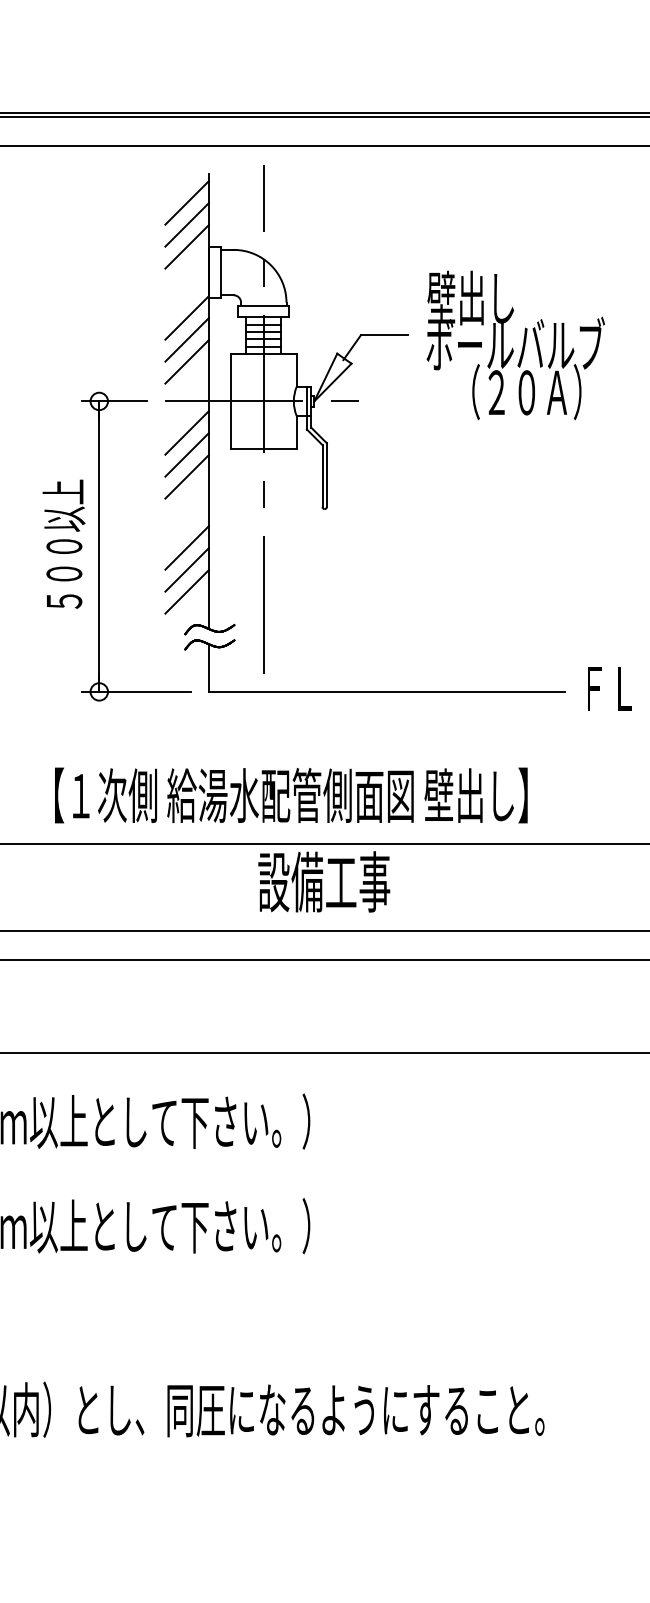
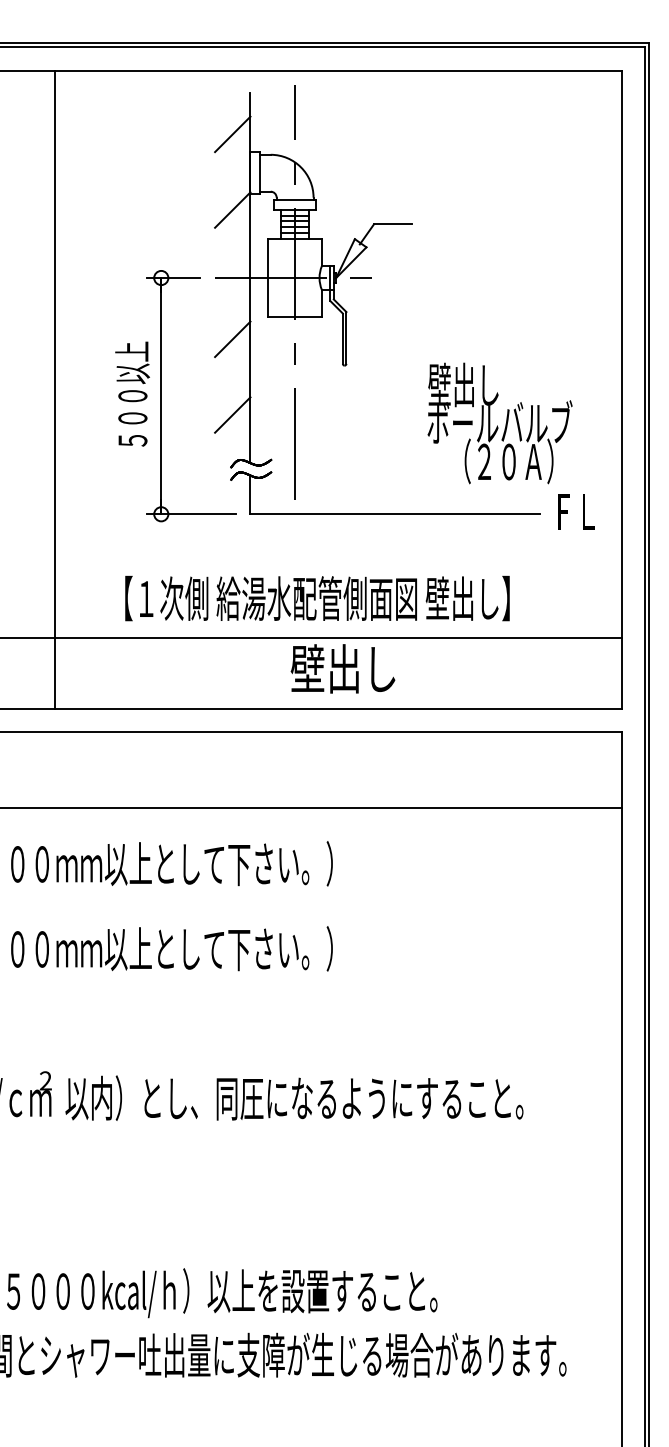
line: (186, 202) -> (232, 116), removed
line: (186, 245) -> (232, 151), removed
line: (186, 339) -> (232, 227), removed
text: (515, 345) -> (499, 423), moved
line: (186, 361) -> (232, 245), removed
line: (186, 432) -> (232, 303), removed
line: (186, 454) -> (232, 321), removed
line: (186, 547) -> (232, 396), removed
line: (186, 591) -> (232, 432), removed
text: (323, 881) -> (343, 668), 設備工事 -> 壁出し

